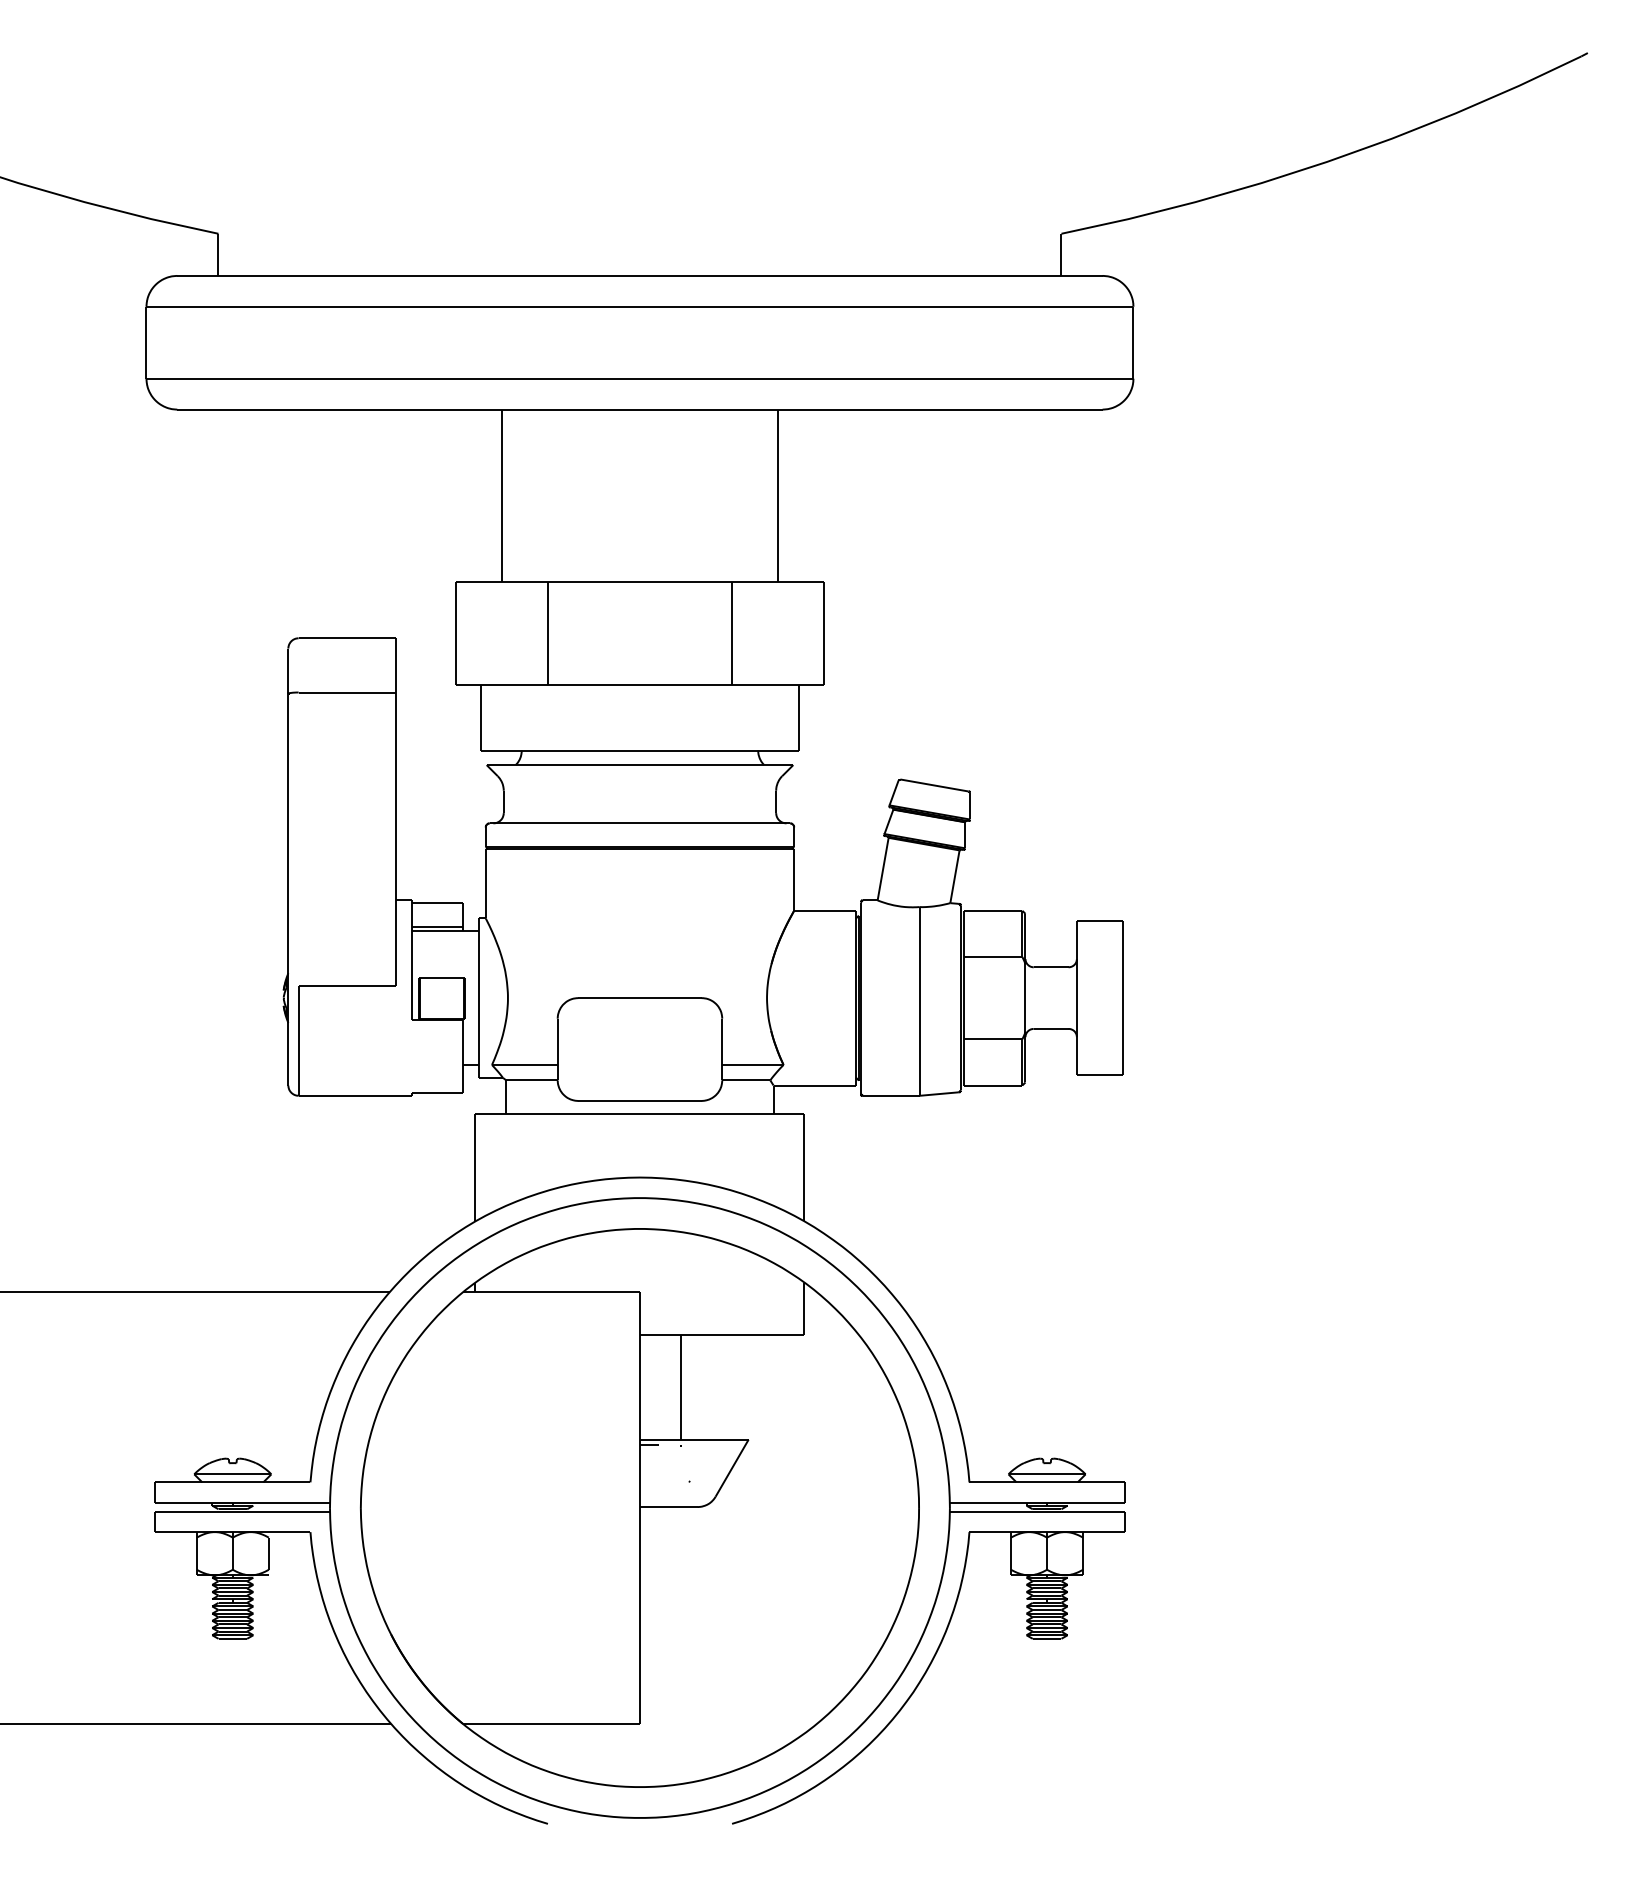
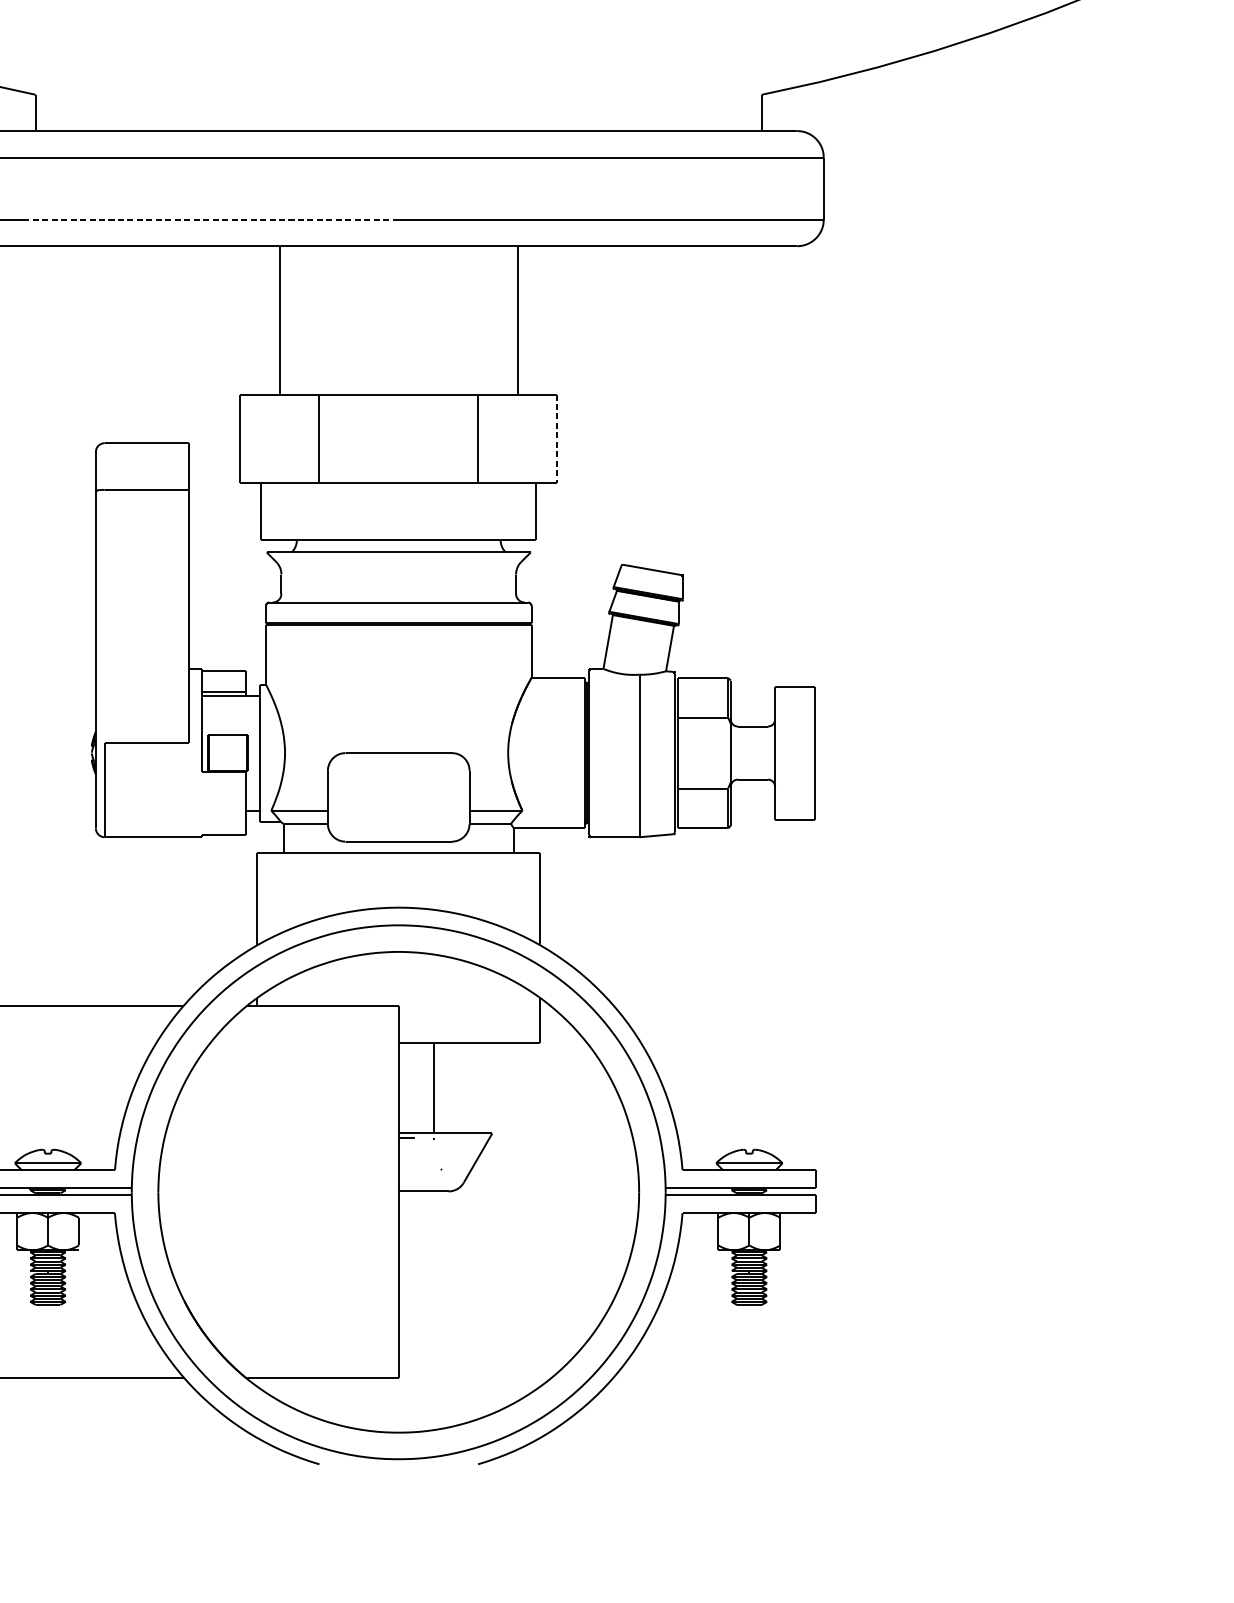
line: (424, 378) -> (213, 219), solid -> dashed
line: (823, 633) -> (556, 439), solid -> dashed

